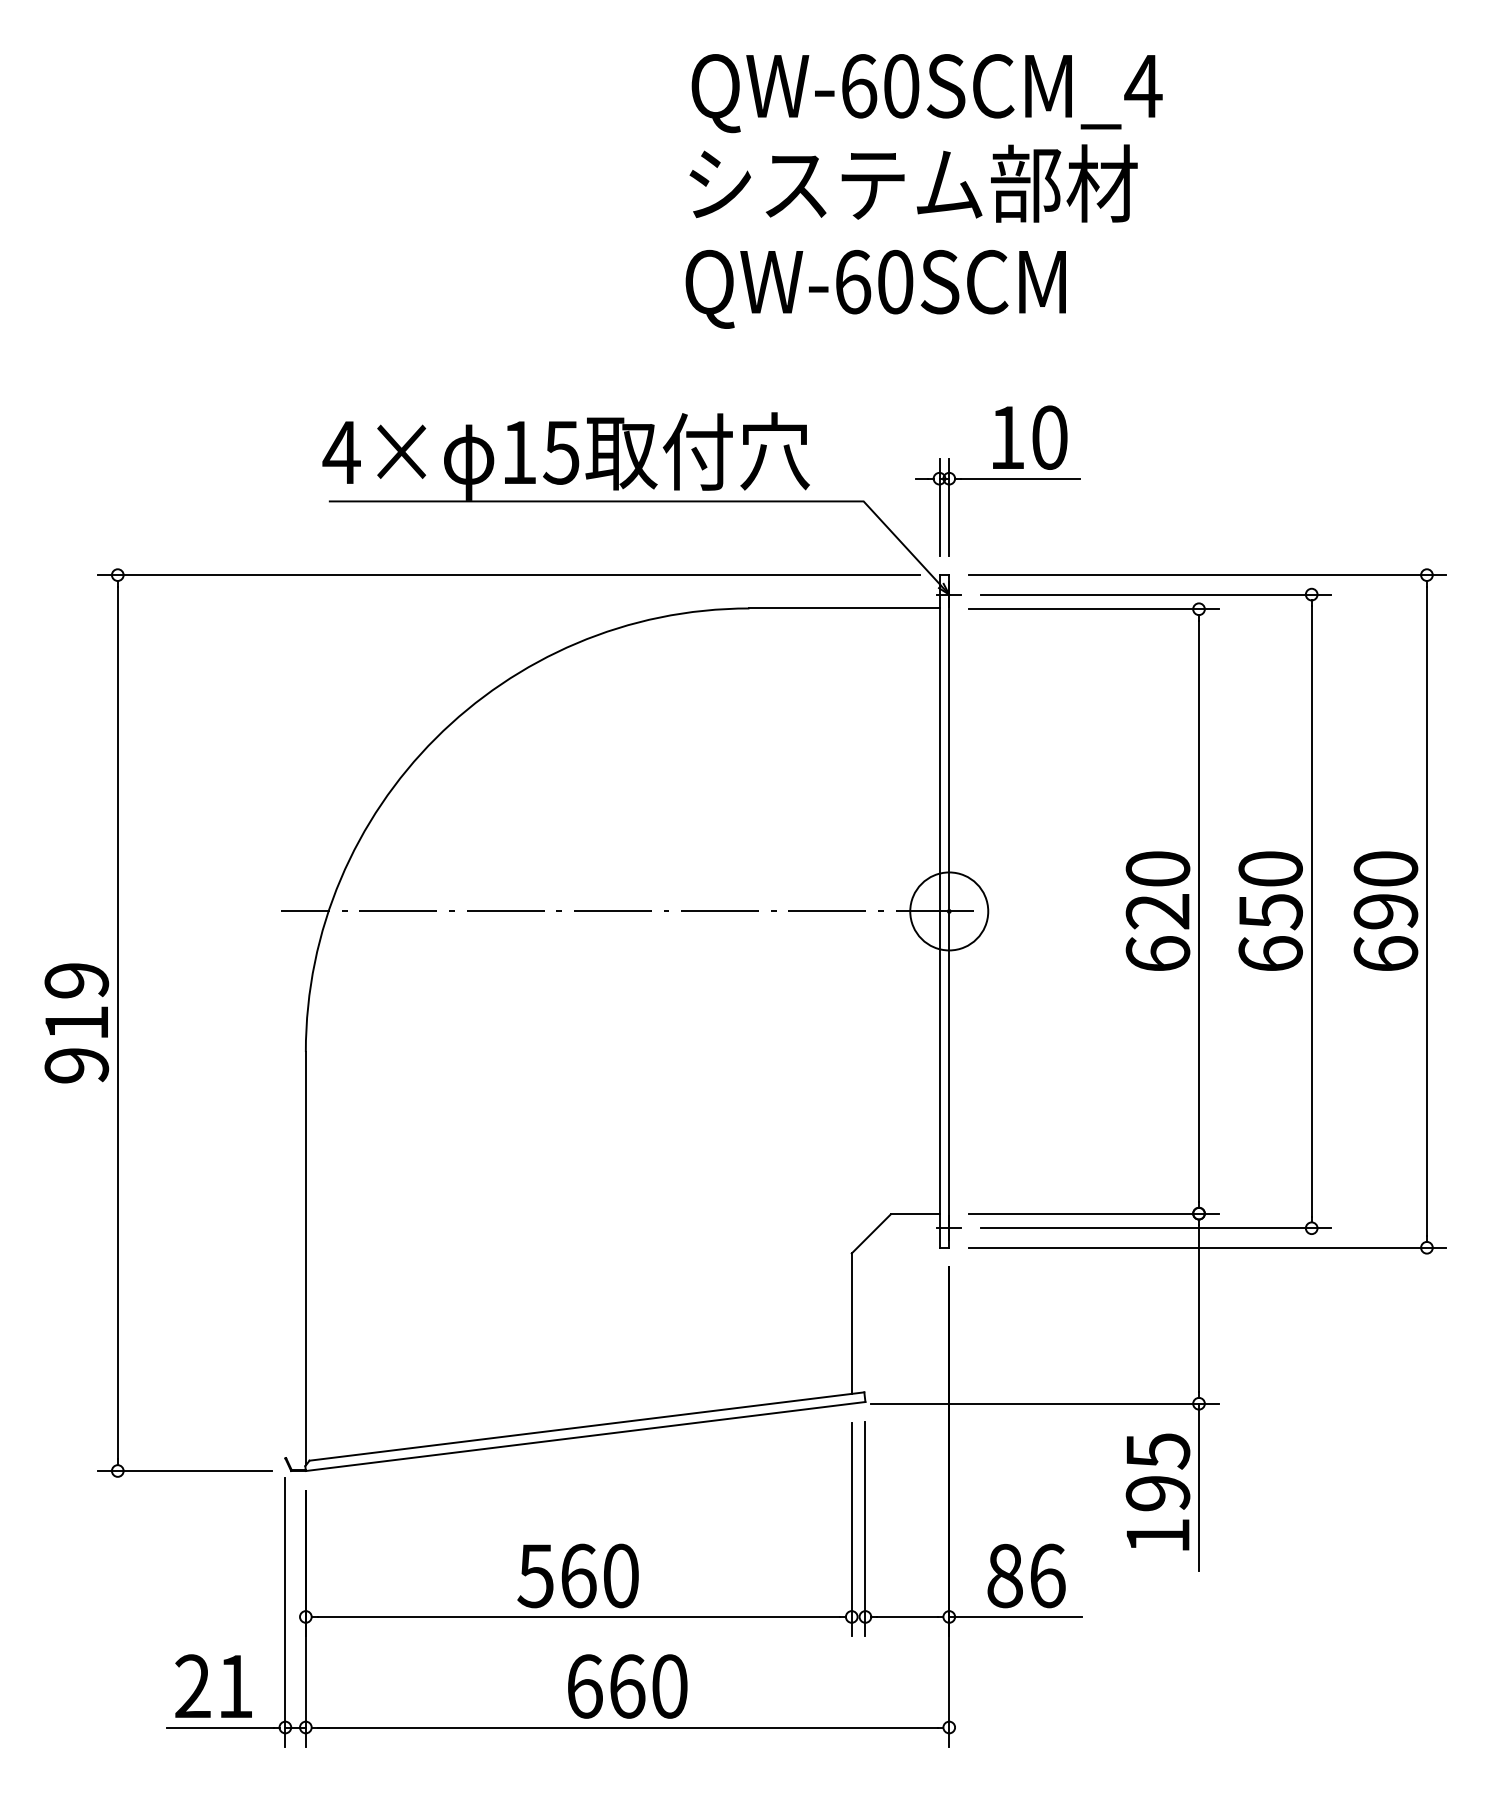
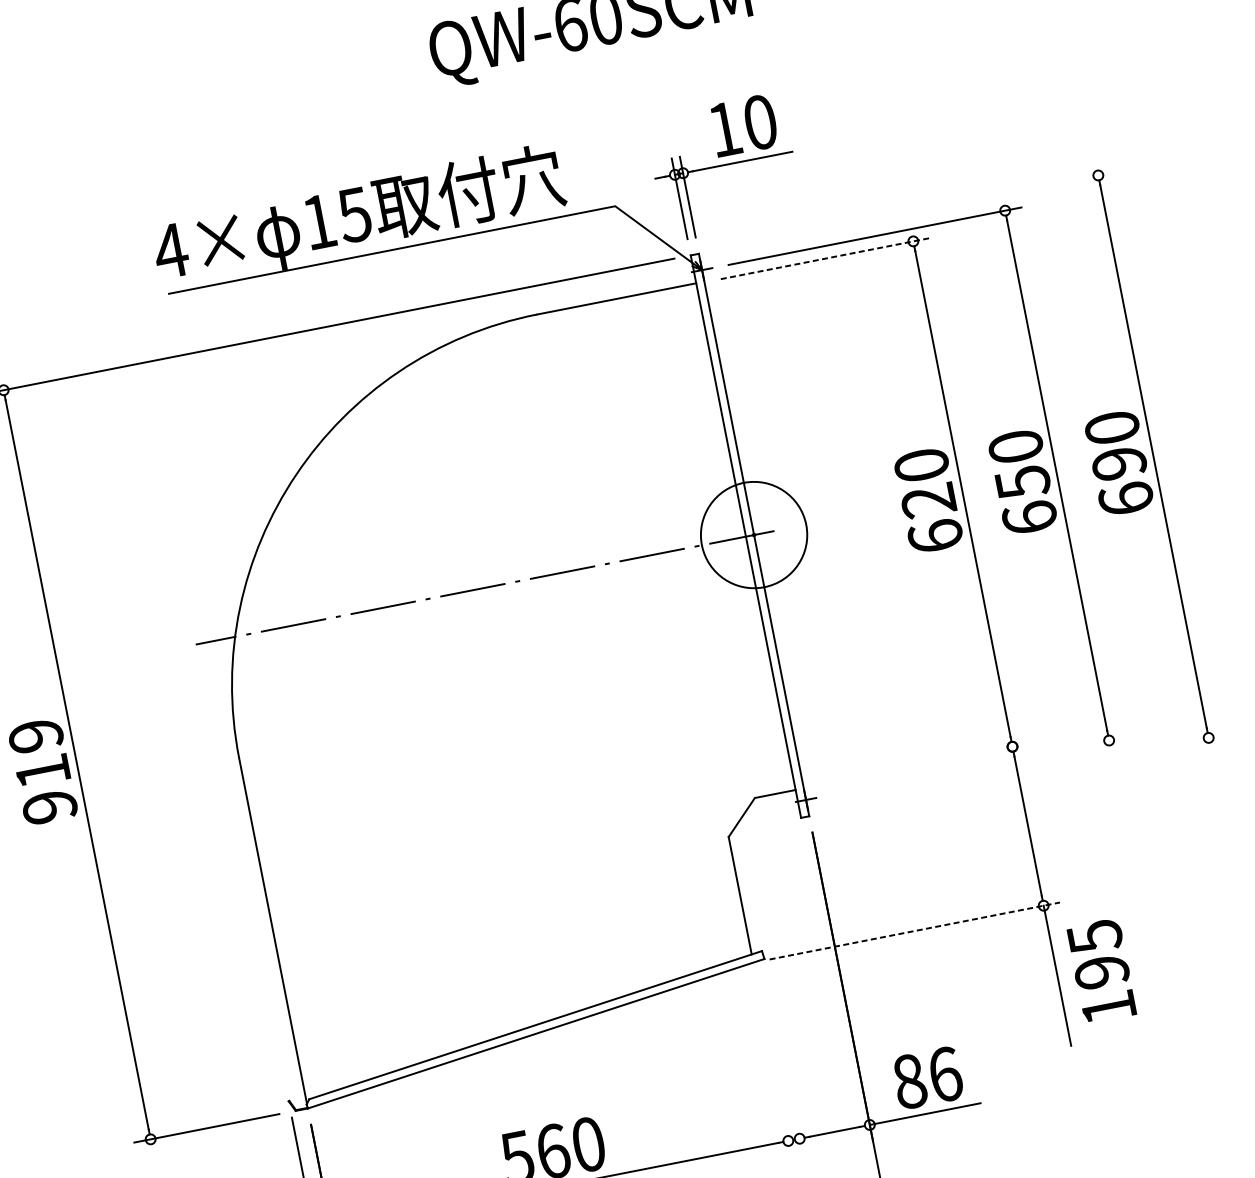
line: (1207, 575) -> (914, 211), removed
line: (1093, 609) -> (825, 258), solid -> dashed
circle: (949, 911) -> (754, 535), size x1.6
line: (1093, 1213) -> (924, 763), removed
line: (1155, 1228) -> (978, 766), removed
line: (1207, 1247) -> (1025, 773), removed
line: (1044, 1403) -> (914, 930), solid -> dashed
text: (1157, 1491) -> (1101, 970), moved
line: (865, 1528) -> (785, 1064), removed
line: (851, 1529) -> (773, 1067), removed

